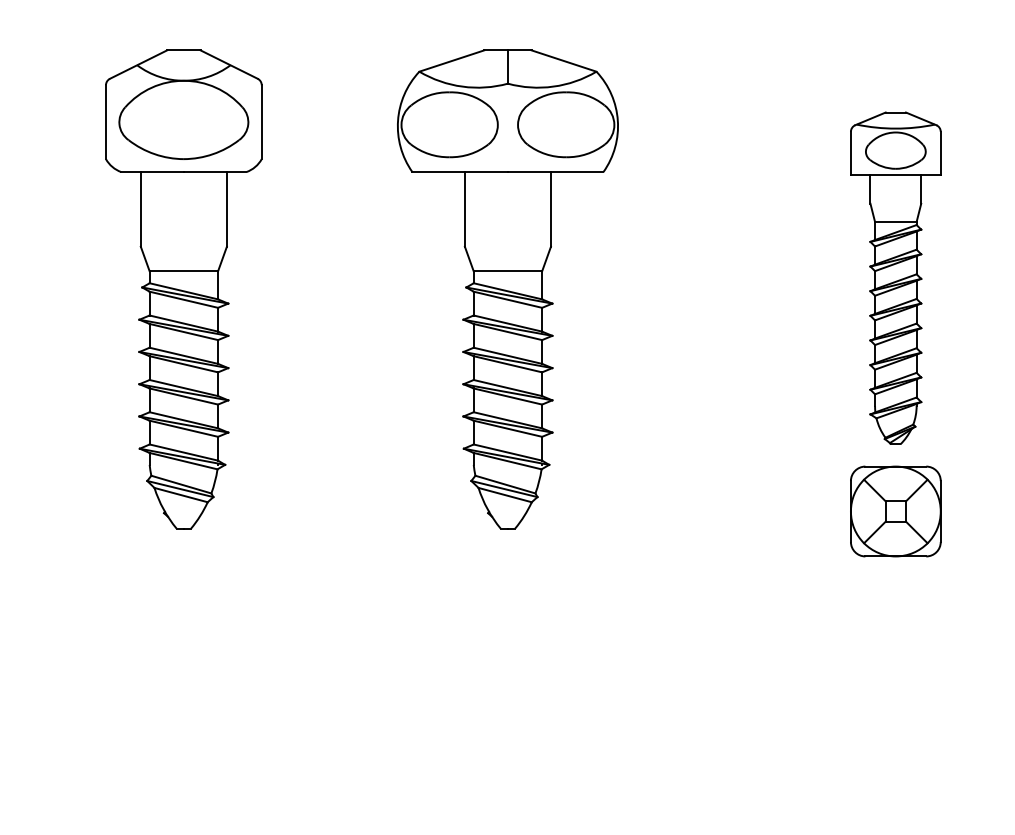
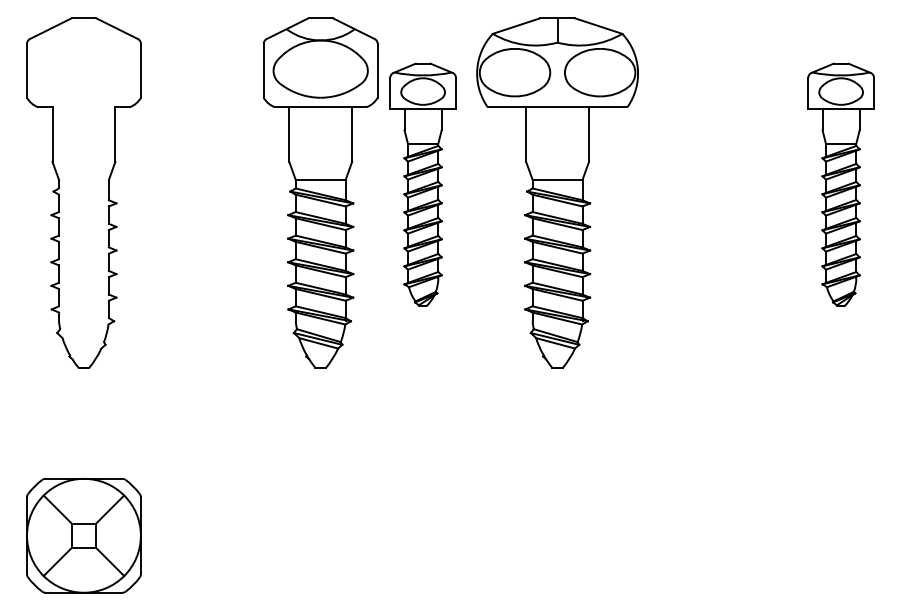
part: (323, 277) -> (422, 184), added
part: (894, 511) -> (840, 355), removed

